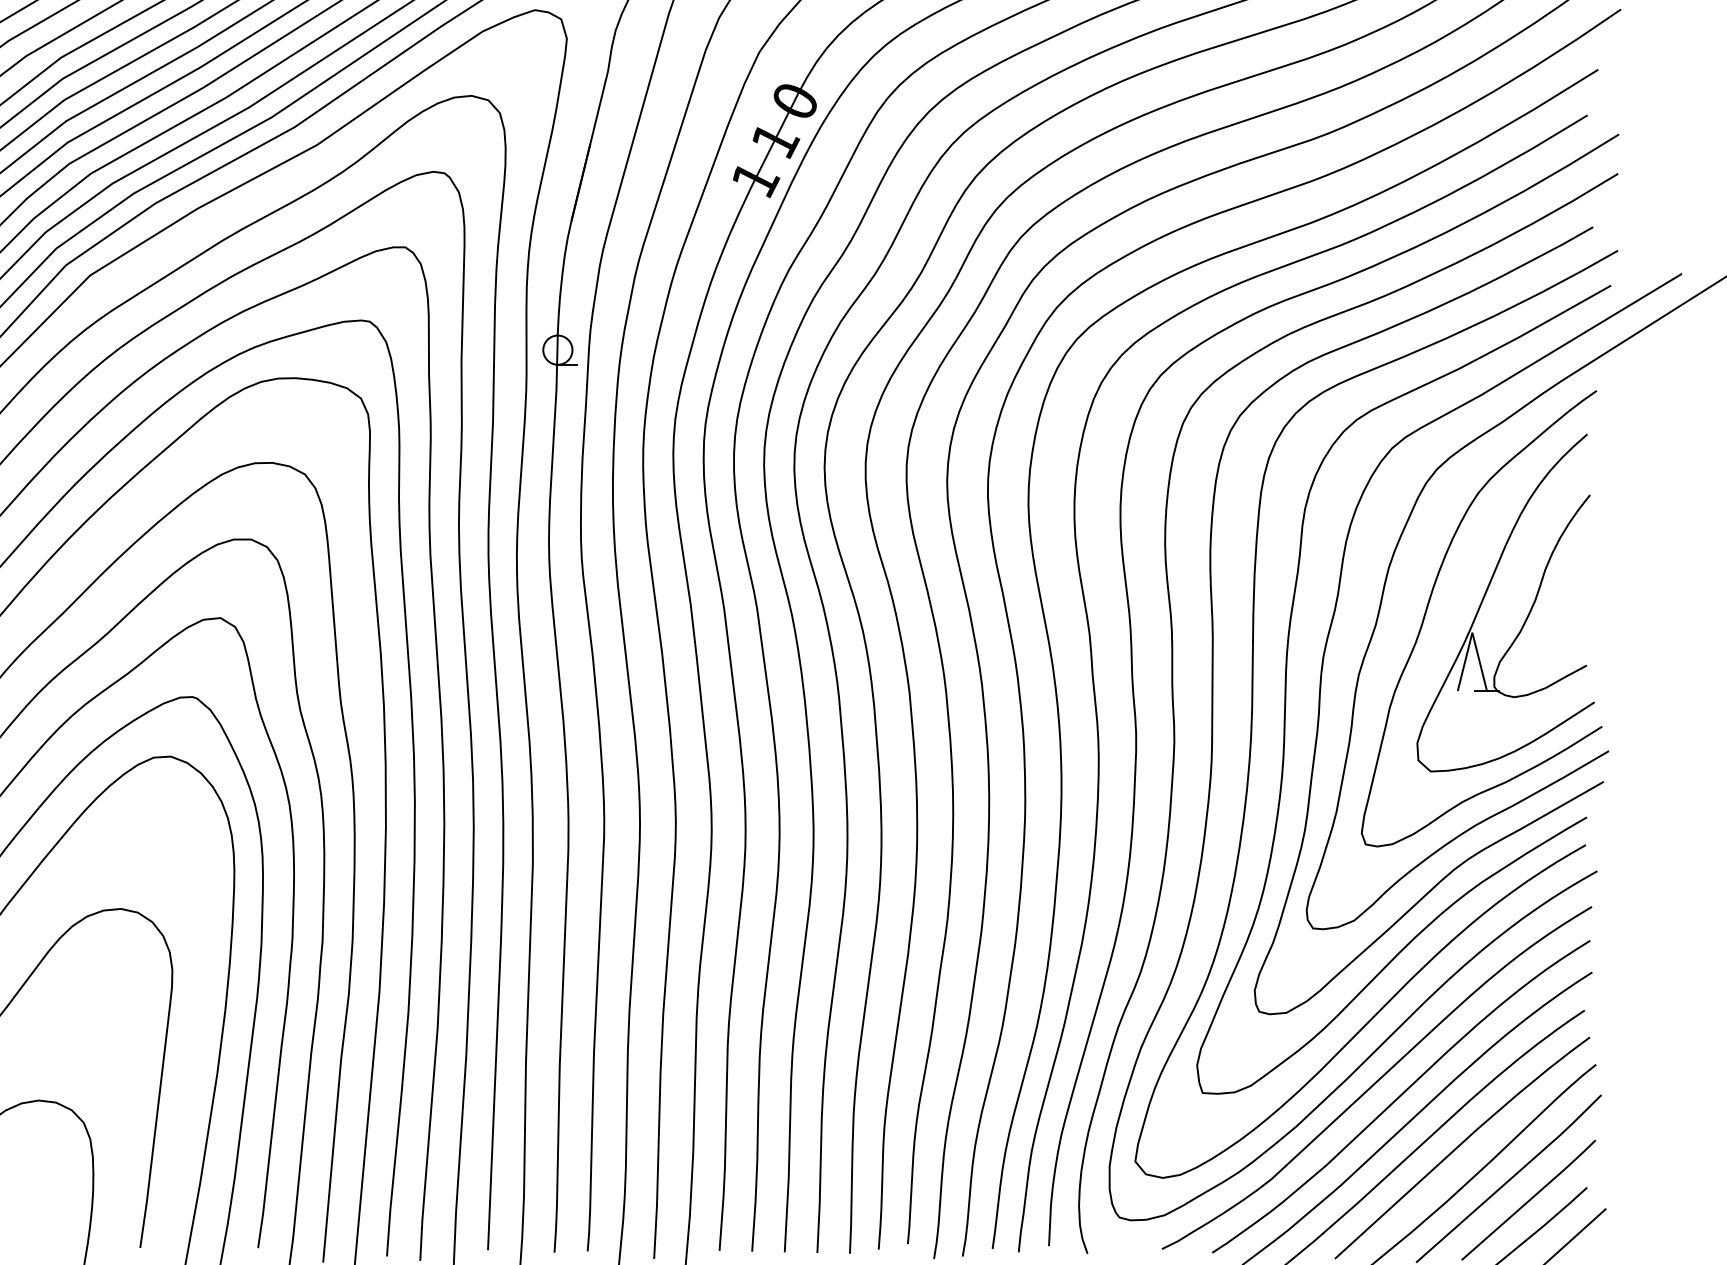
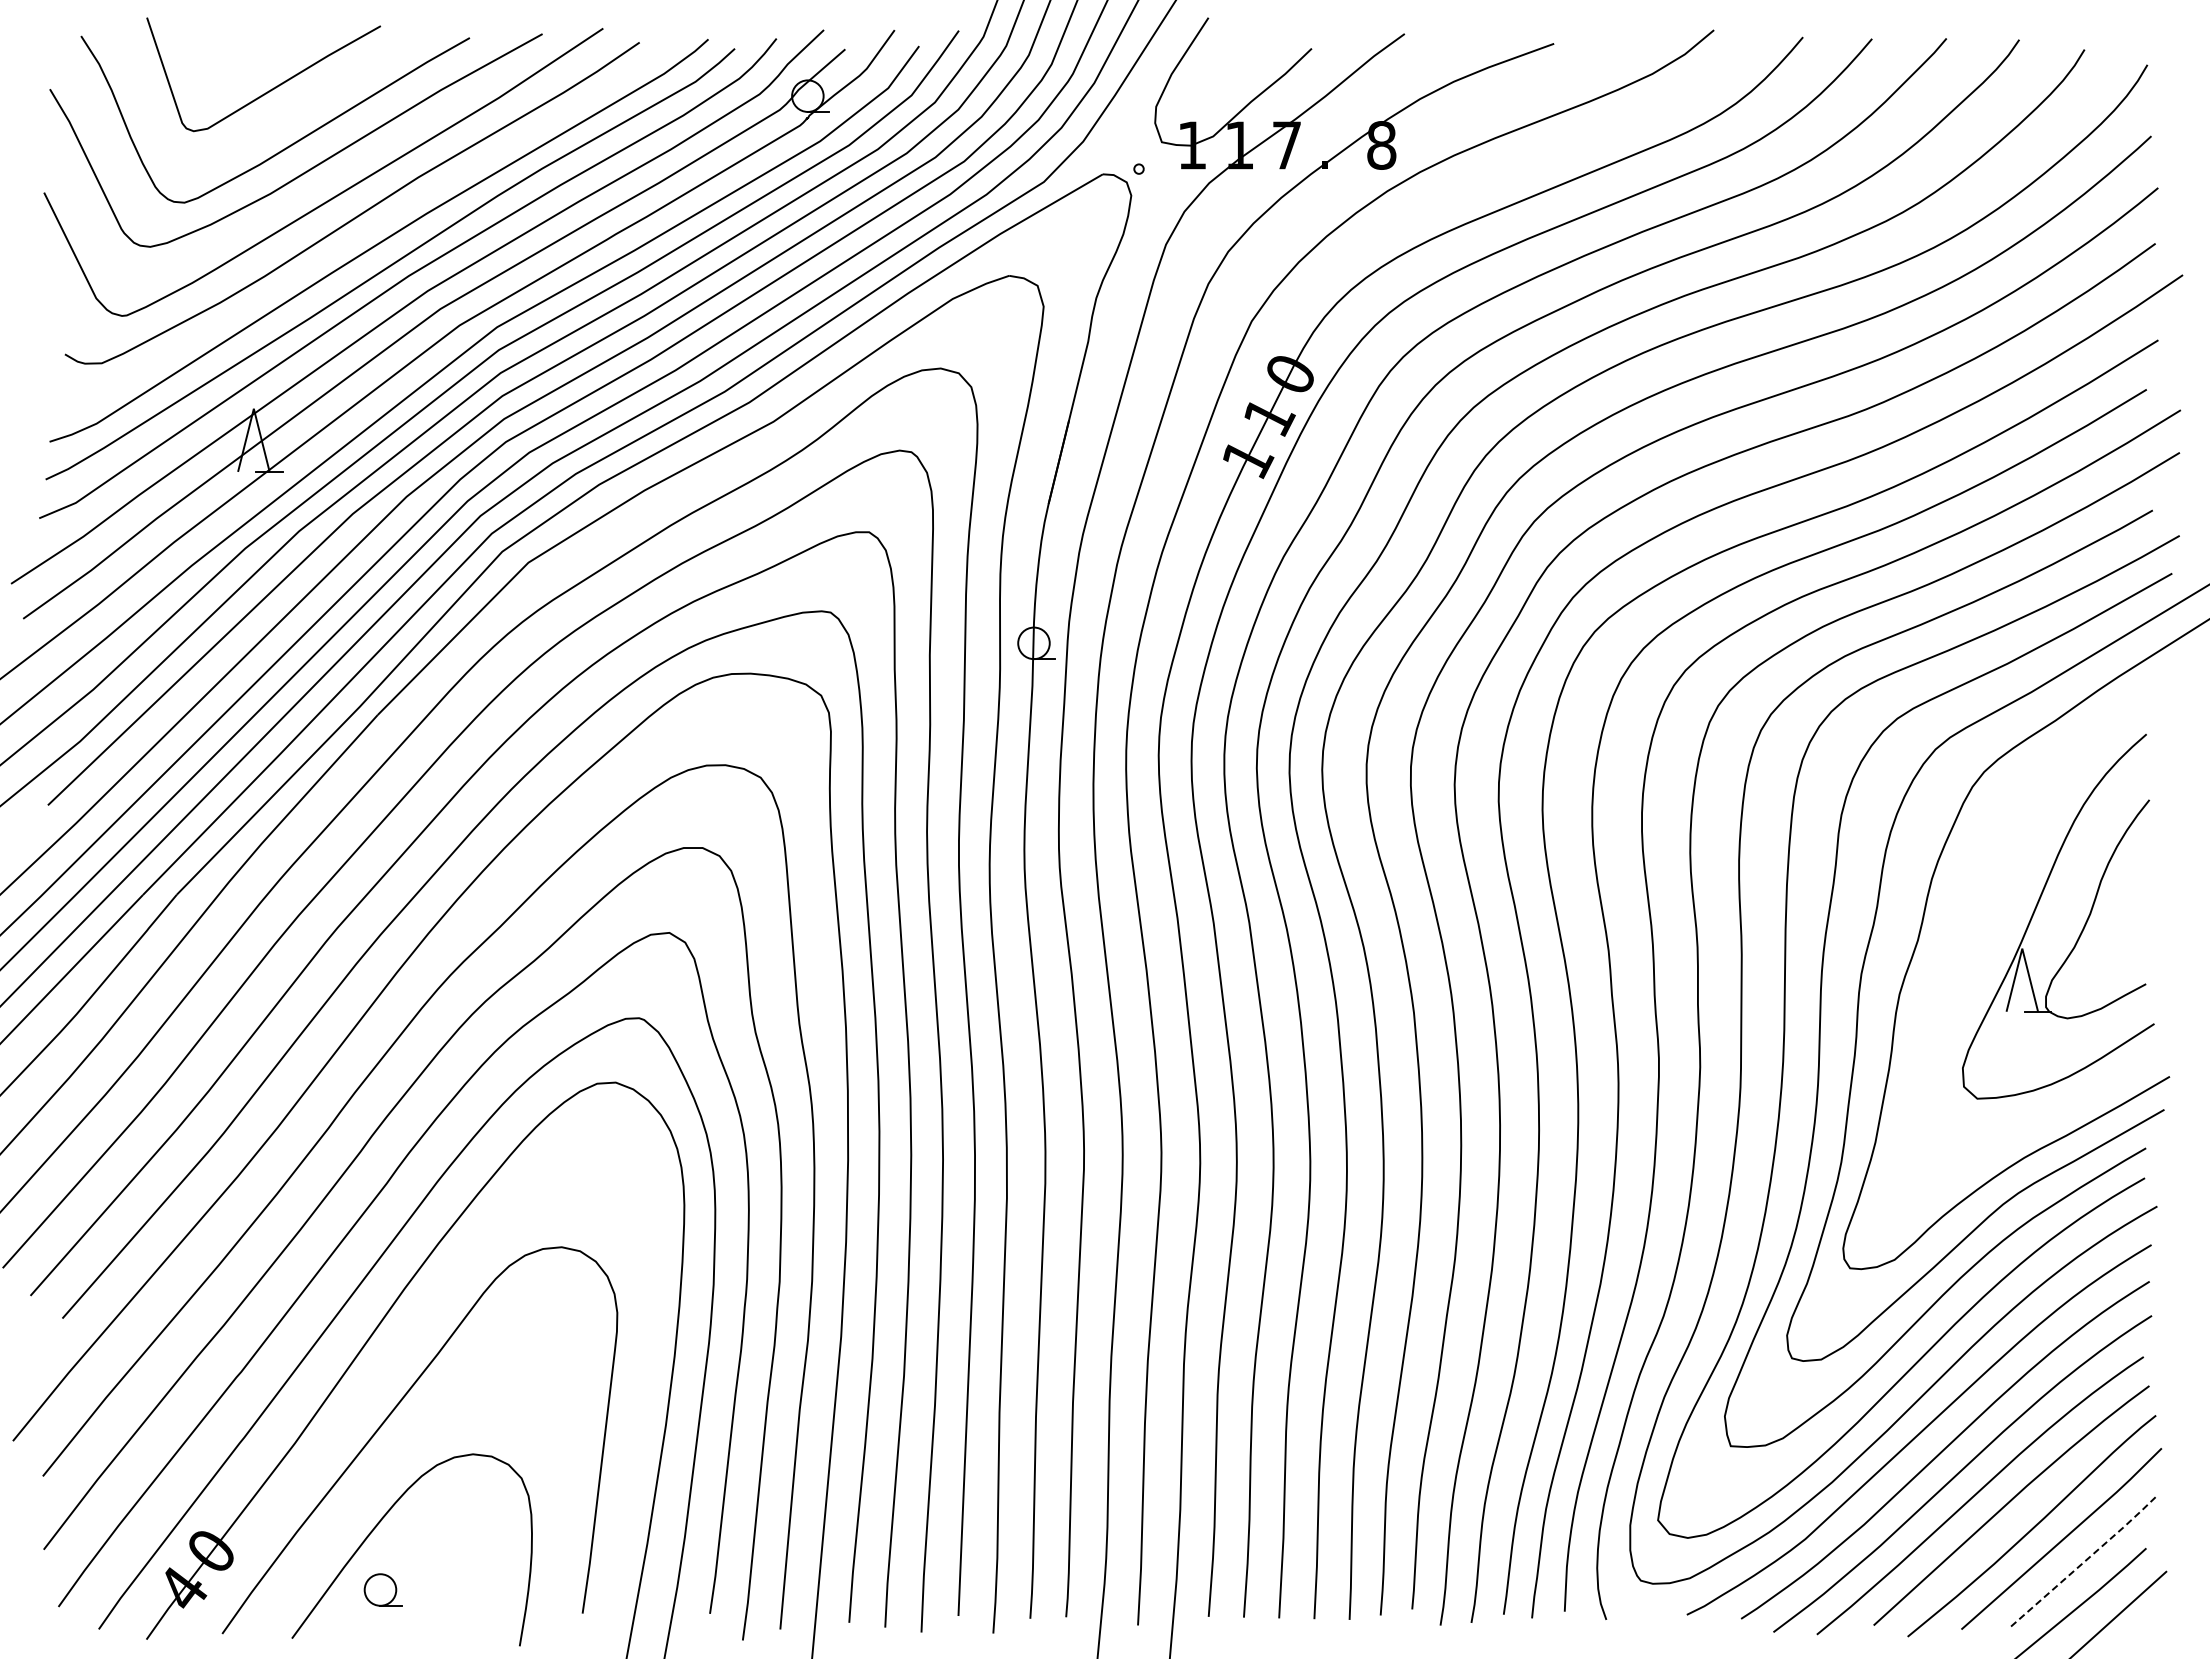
curve: (1430, 601) -> (1976, 915), removed
line: (1529, 1199) -> (2084, 1561), solid -> dashed

